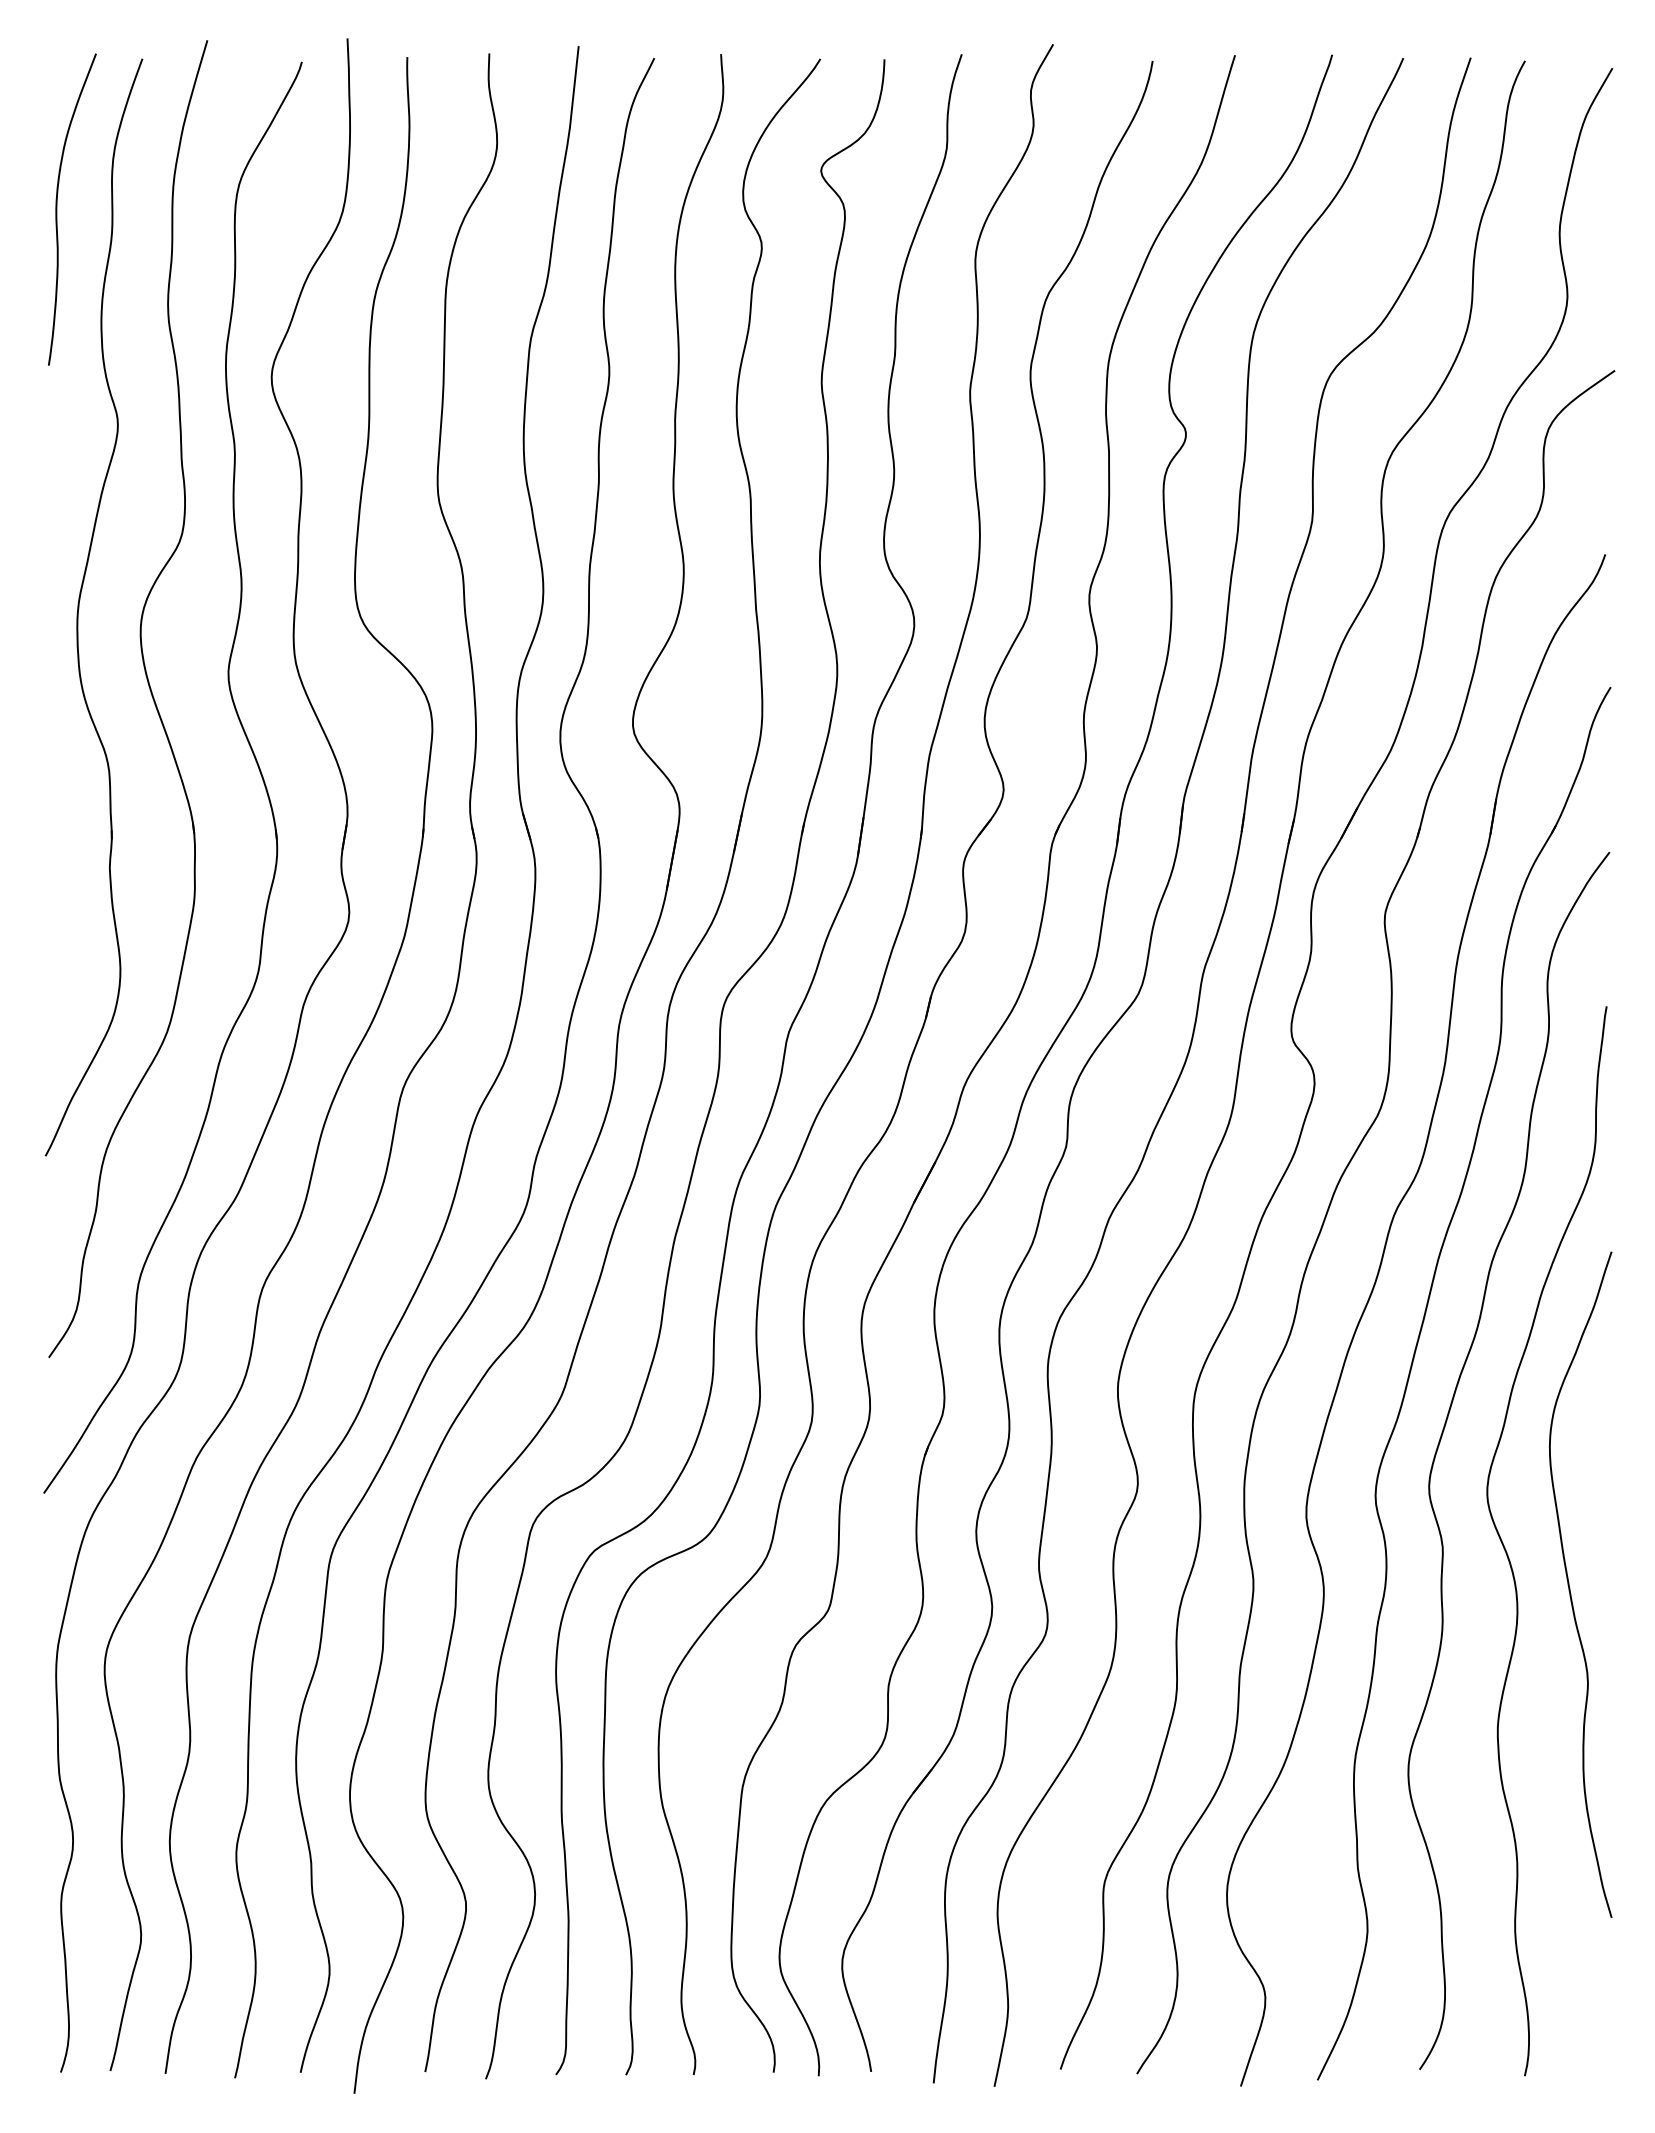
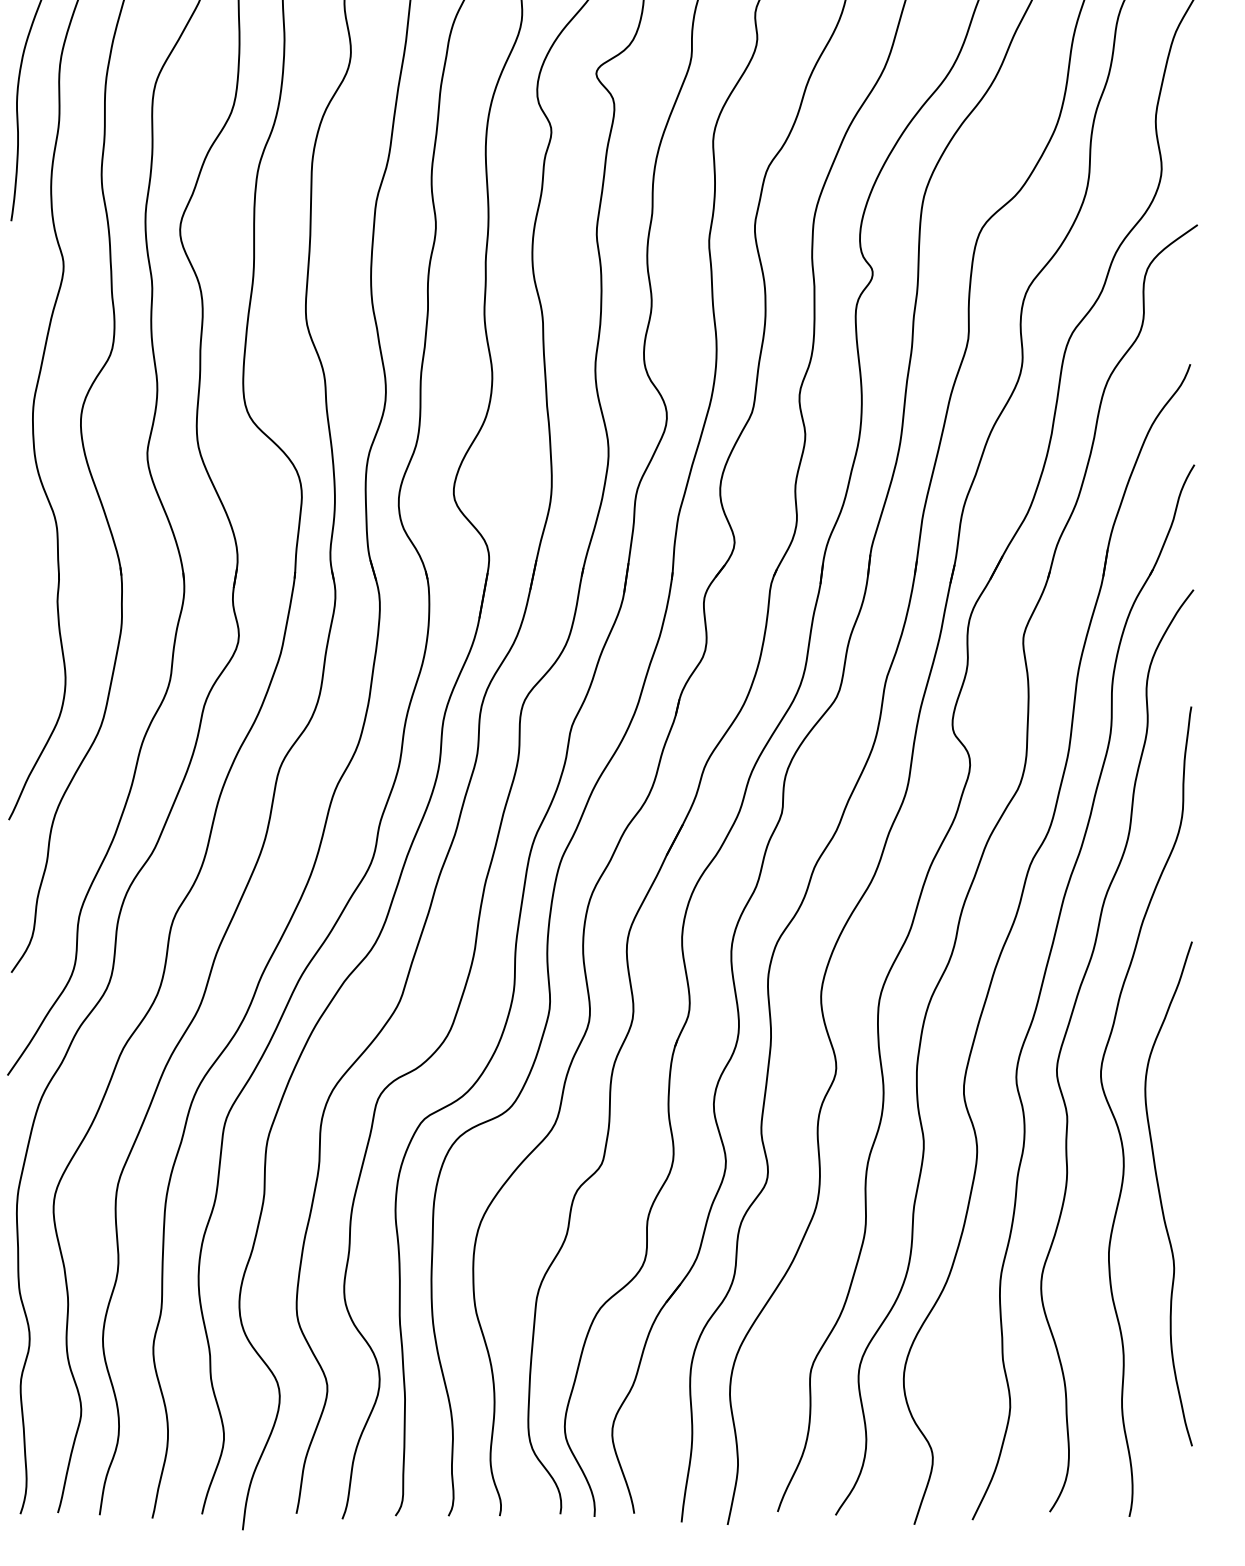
curve: (1570, 1588) -> (1160, 1196), moved

